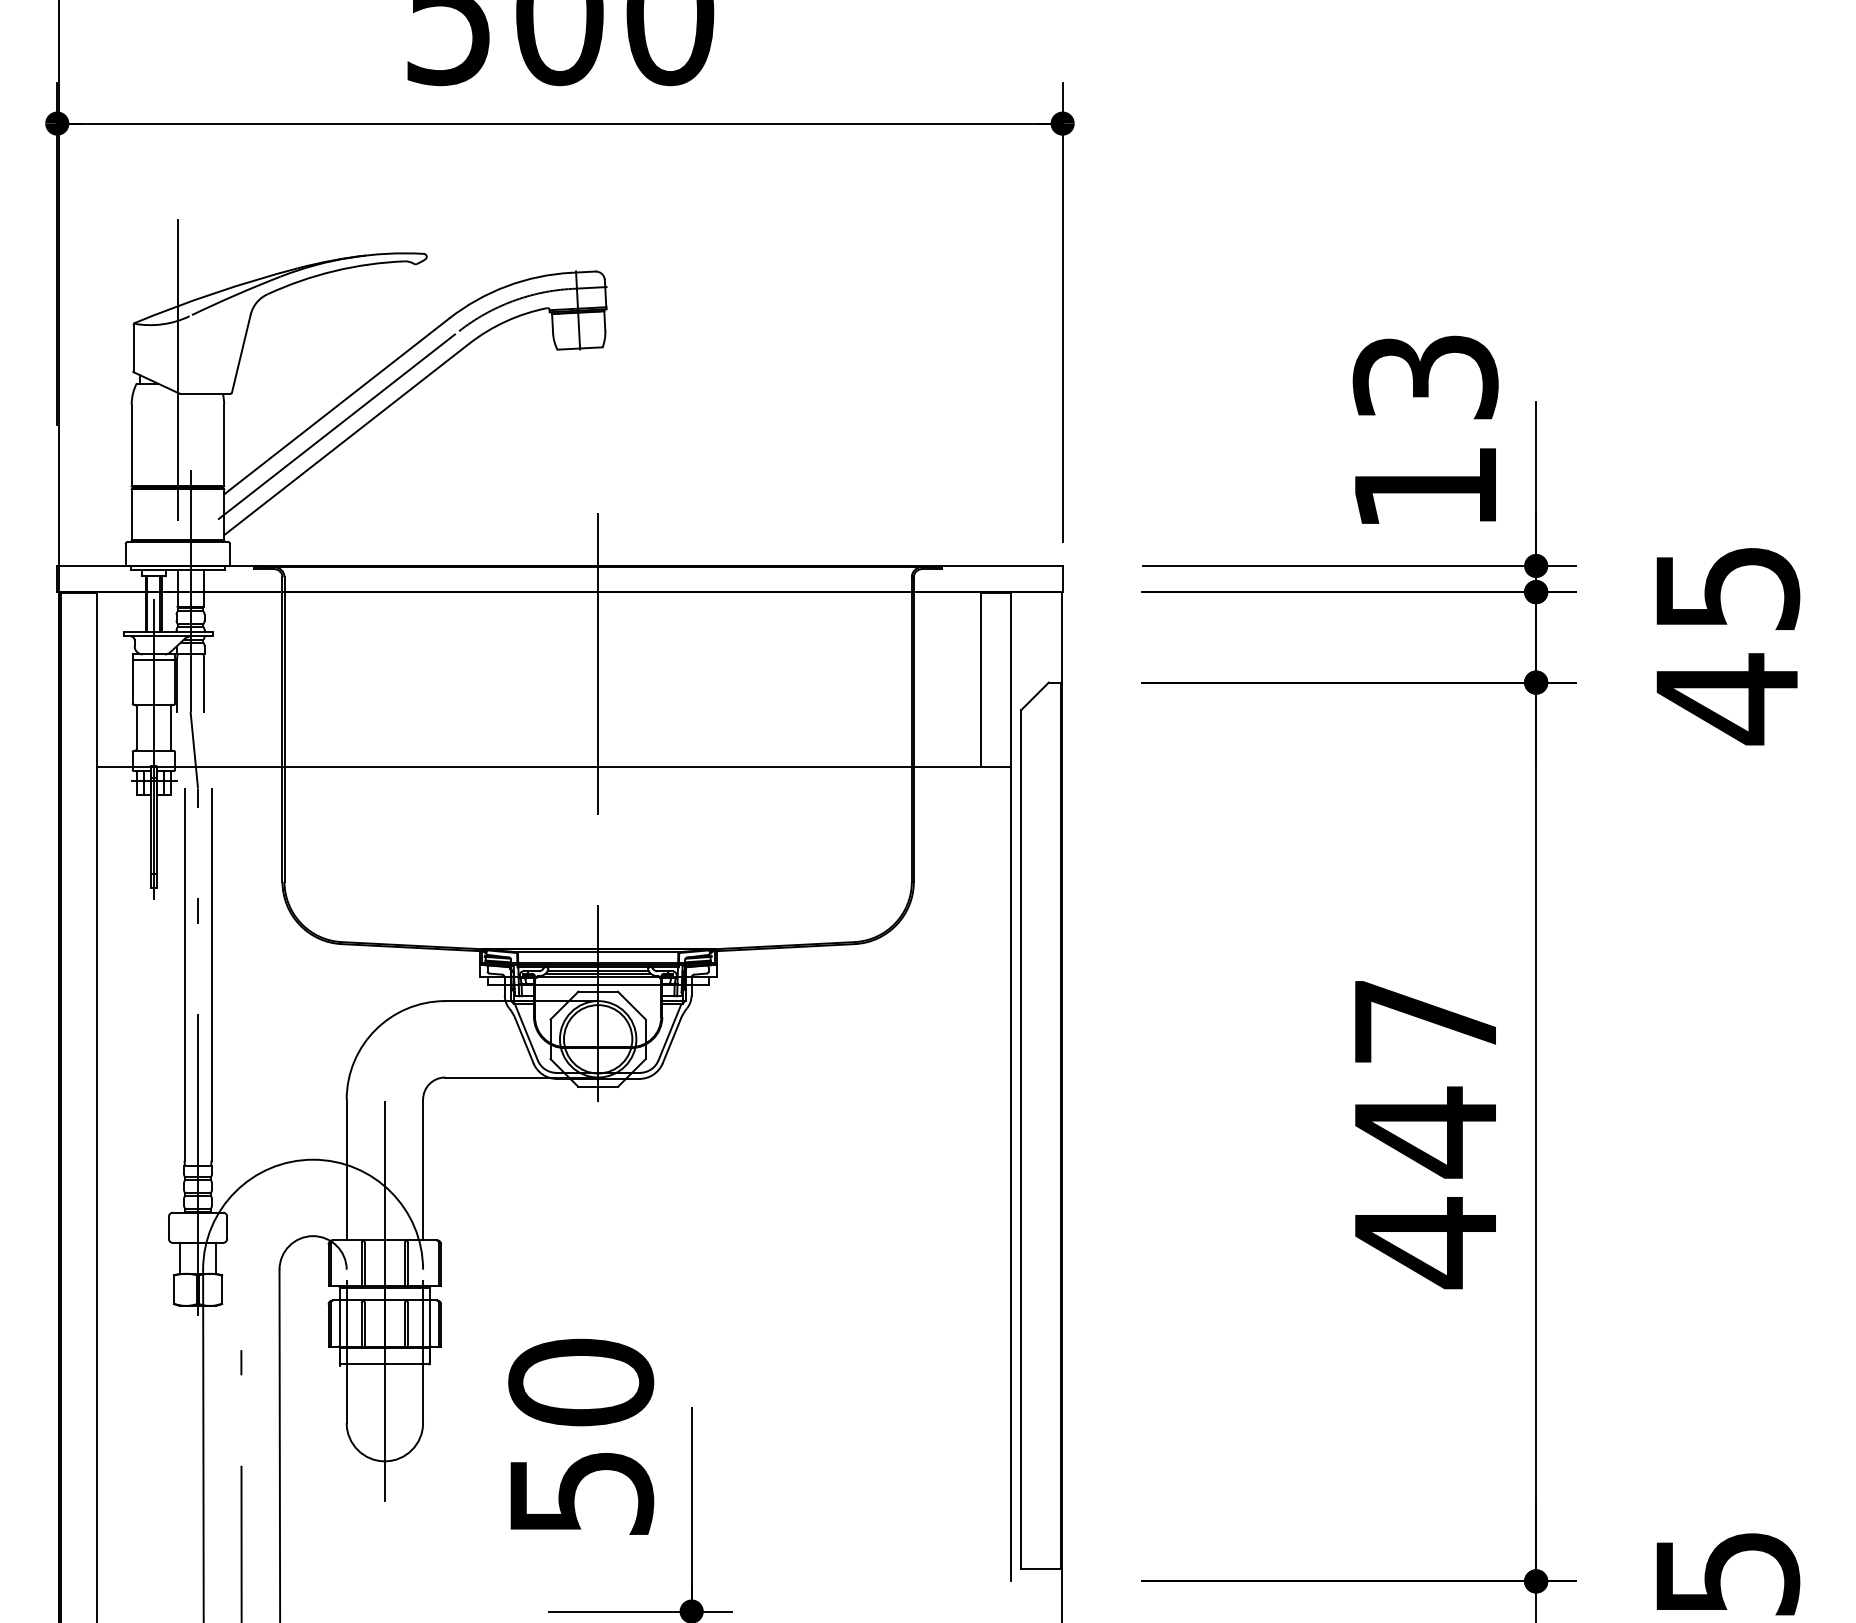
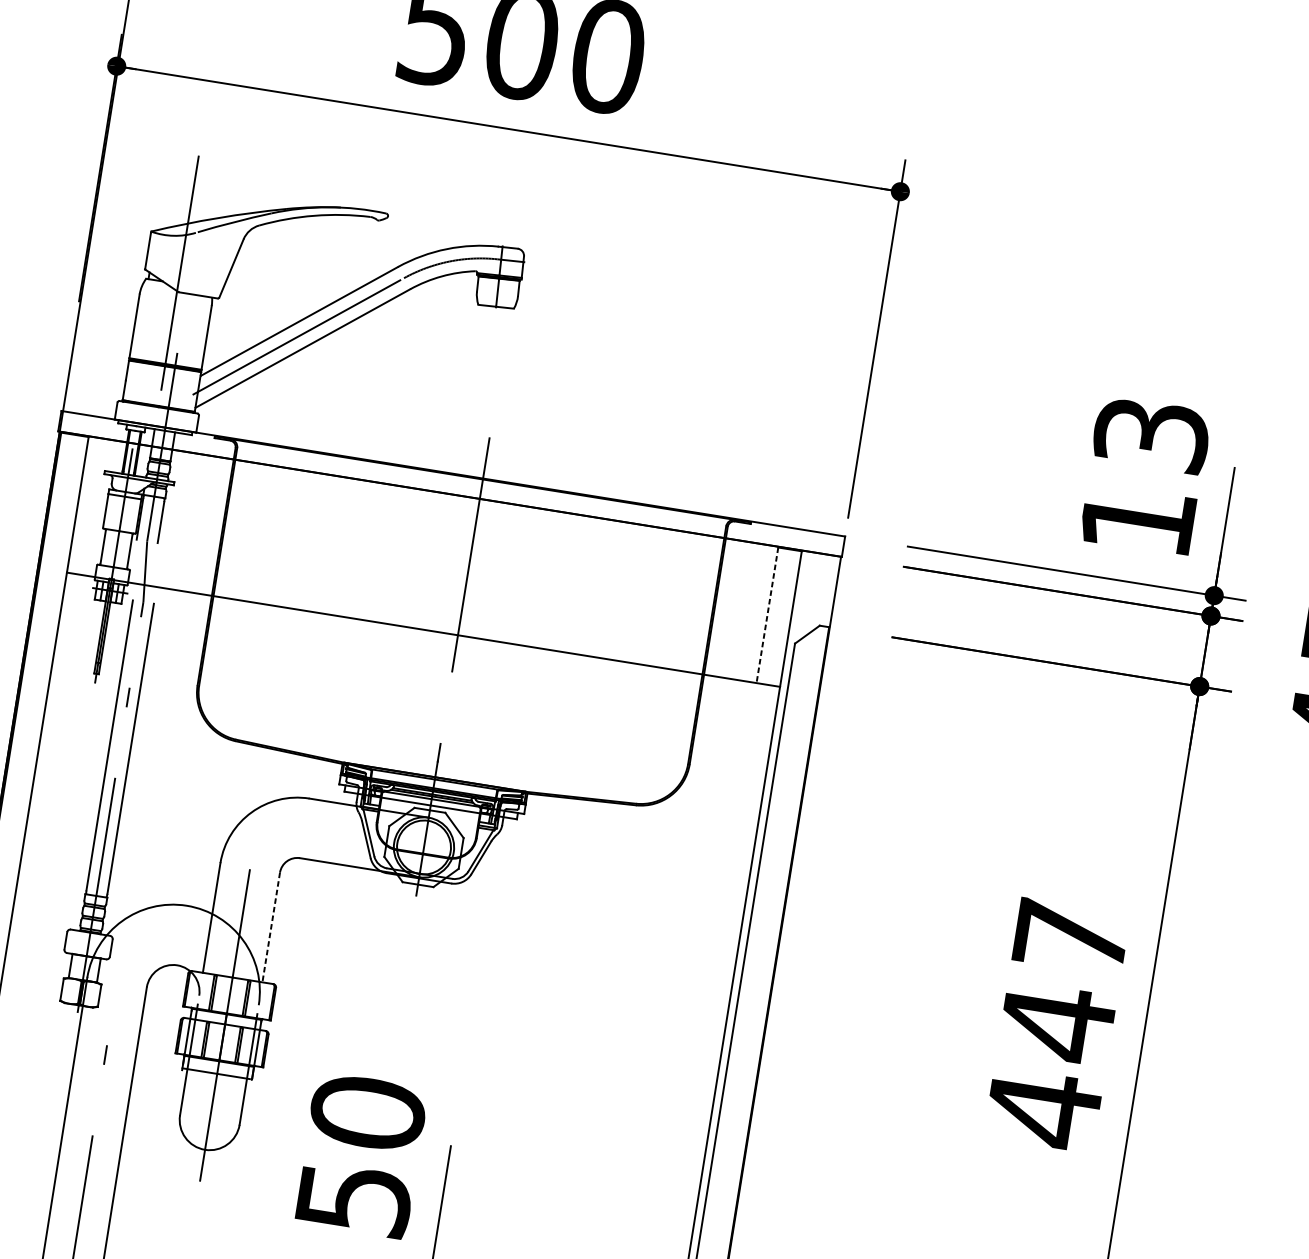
line: (981, 680) -> (767, 615), solid -> dashed
line: (423, 1170) -> (271, 927), solid -> dashed

